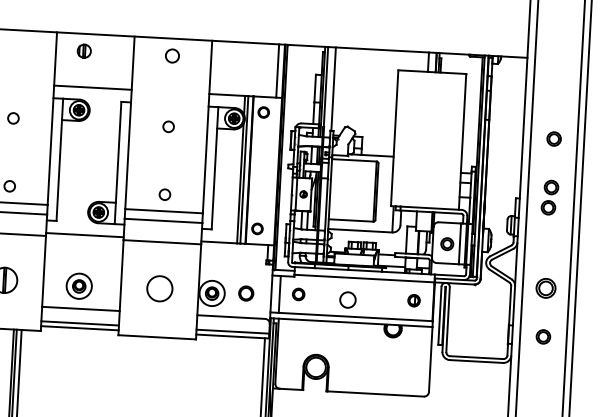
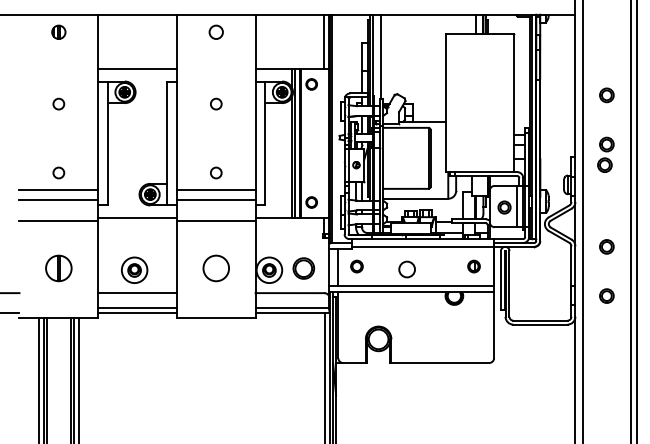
part: (84, 50) -> (58, 31), moved
circle: (545, 288) -> (606, 246), size x0.71
part: (245, 293) -> (303, 268), size x1.43

